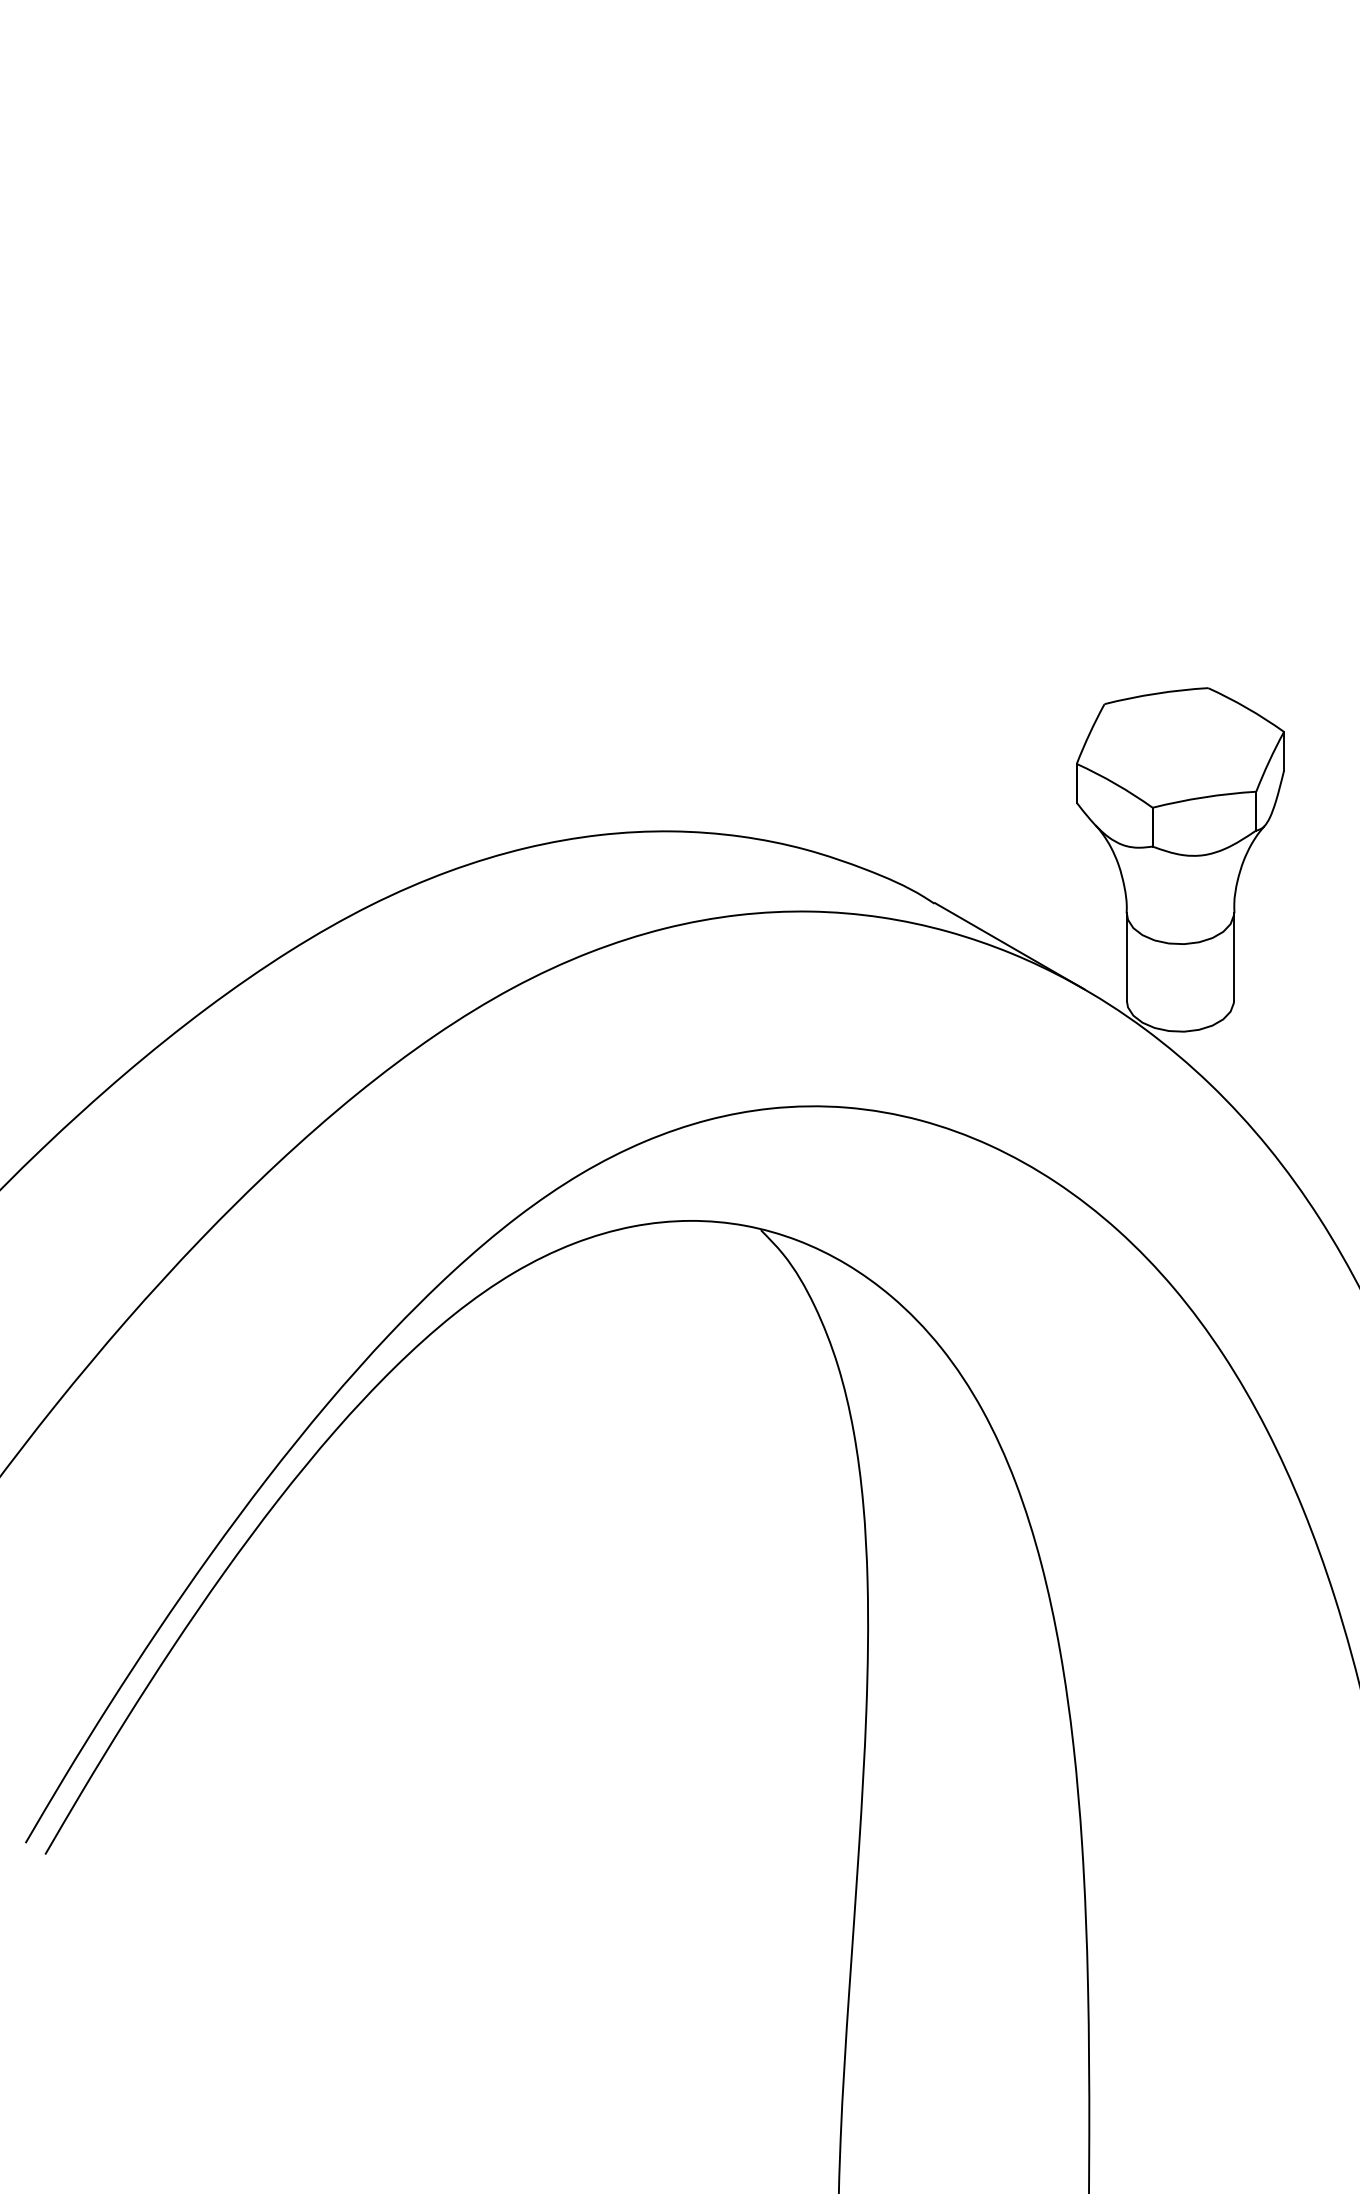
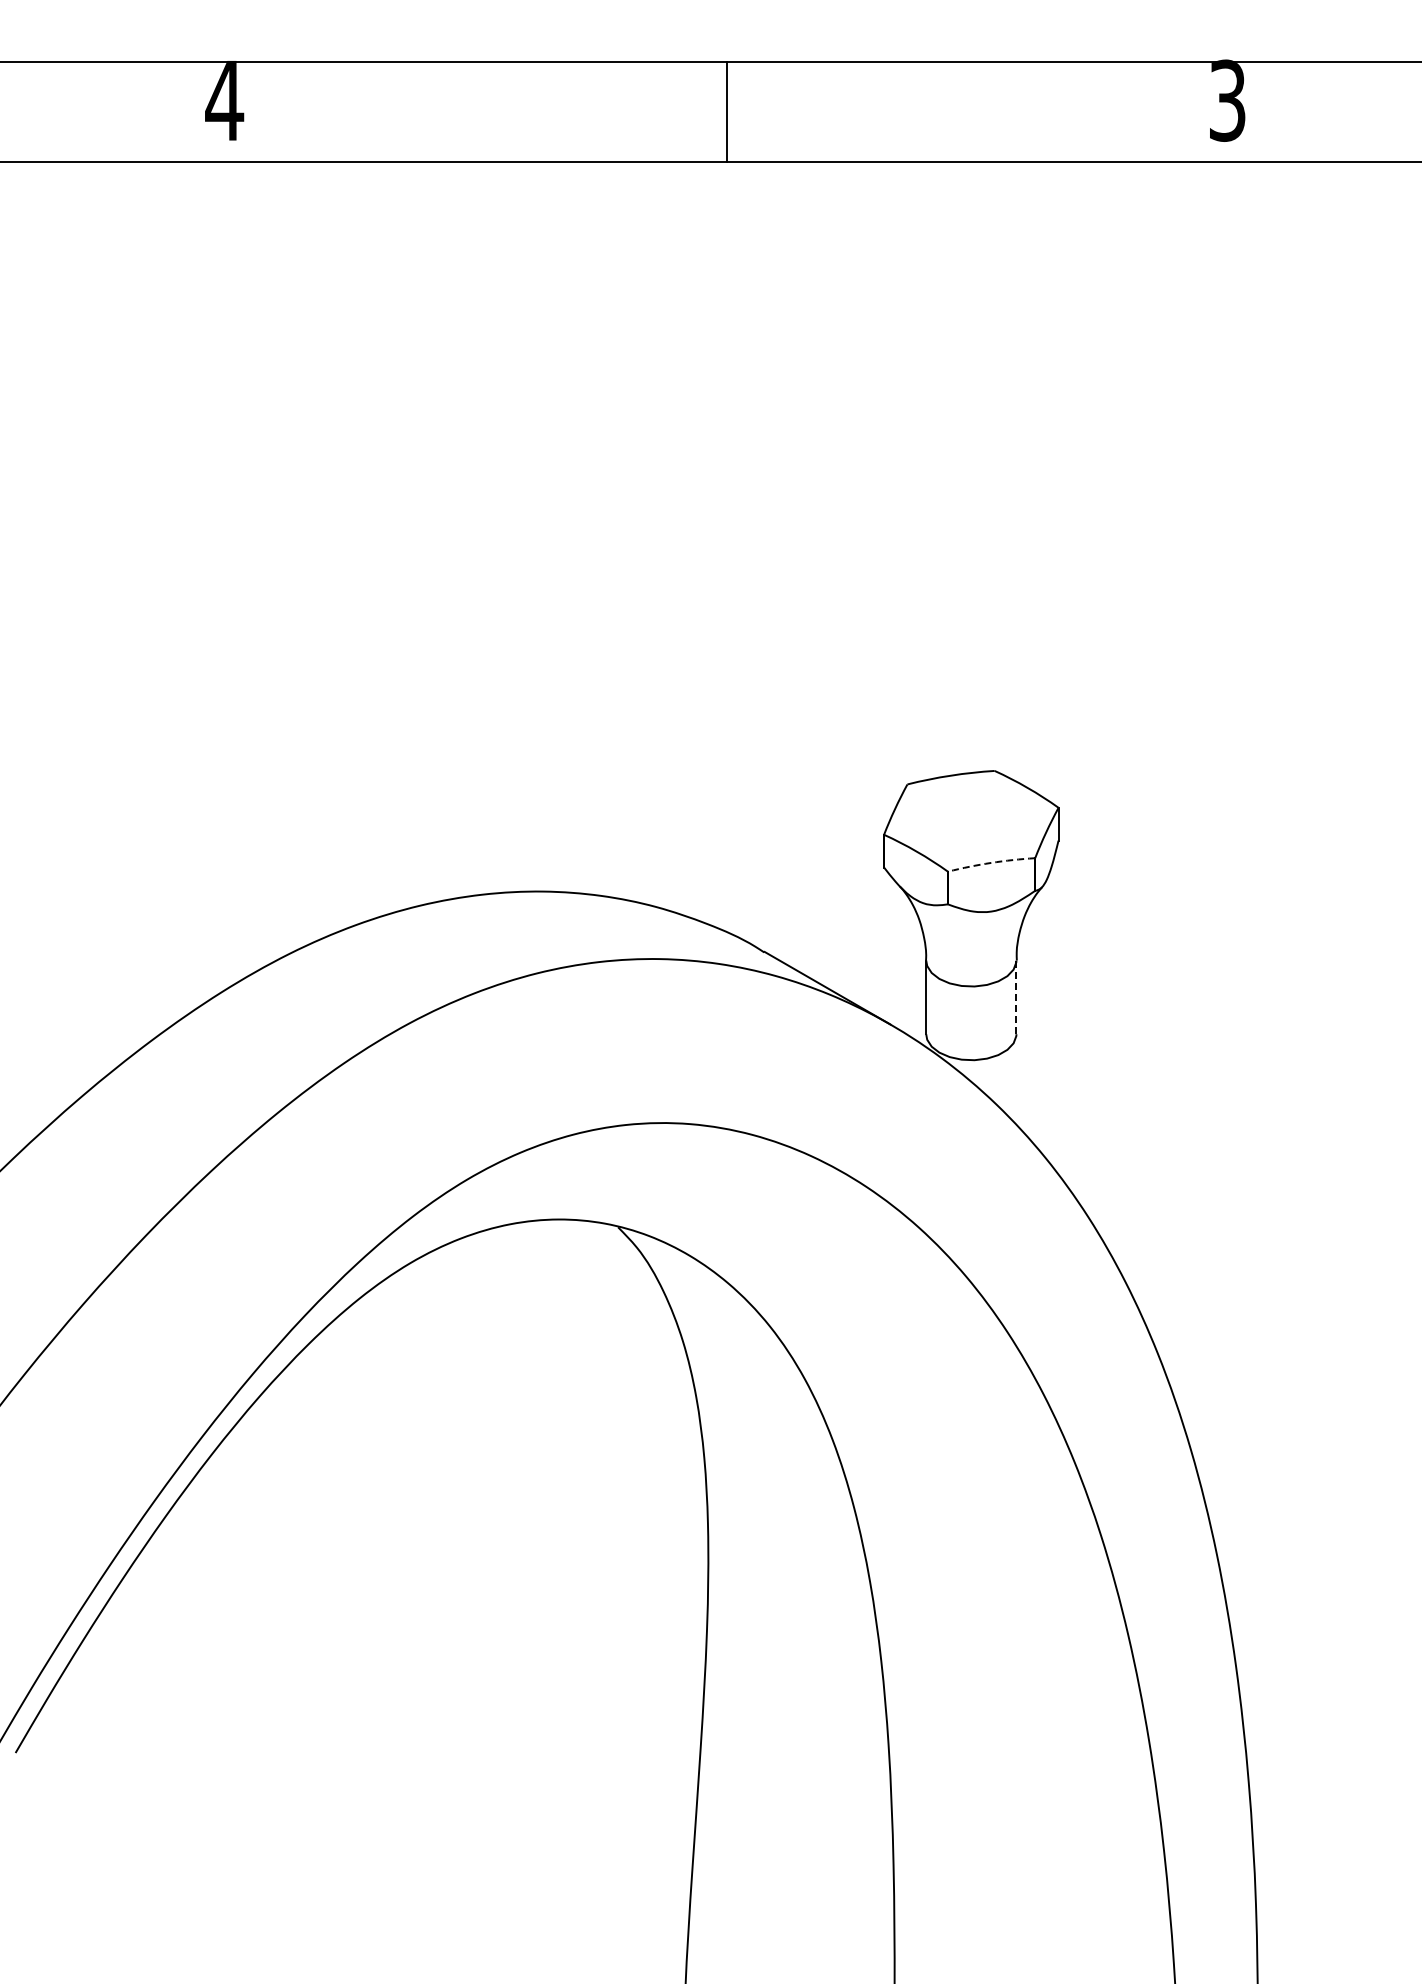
arc: (1204, 796) -> (991, 862), solid -> dashed
line: (1234, 957) -> (1016, 997), solid -> dashed

